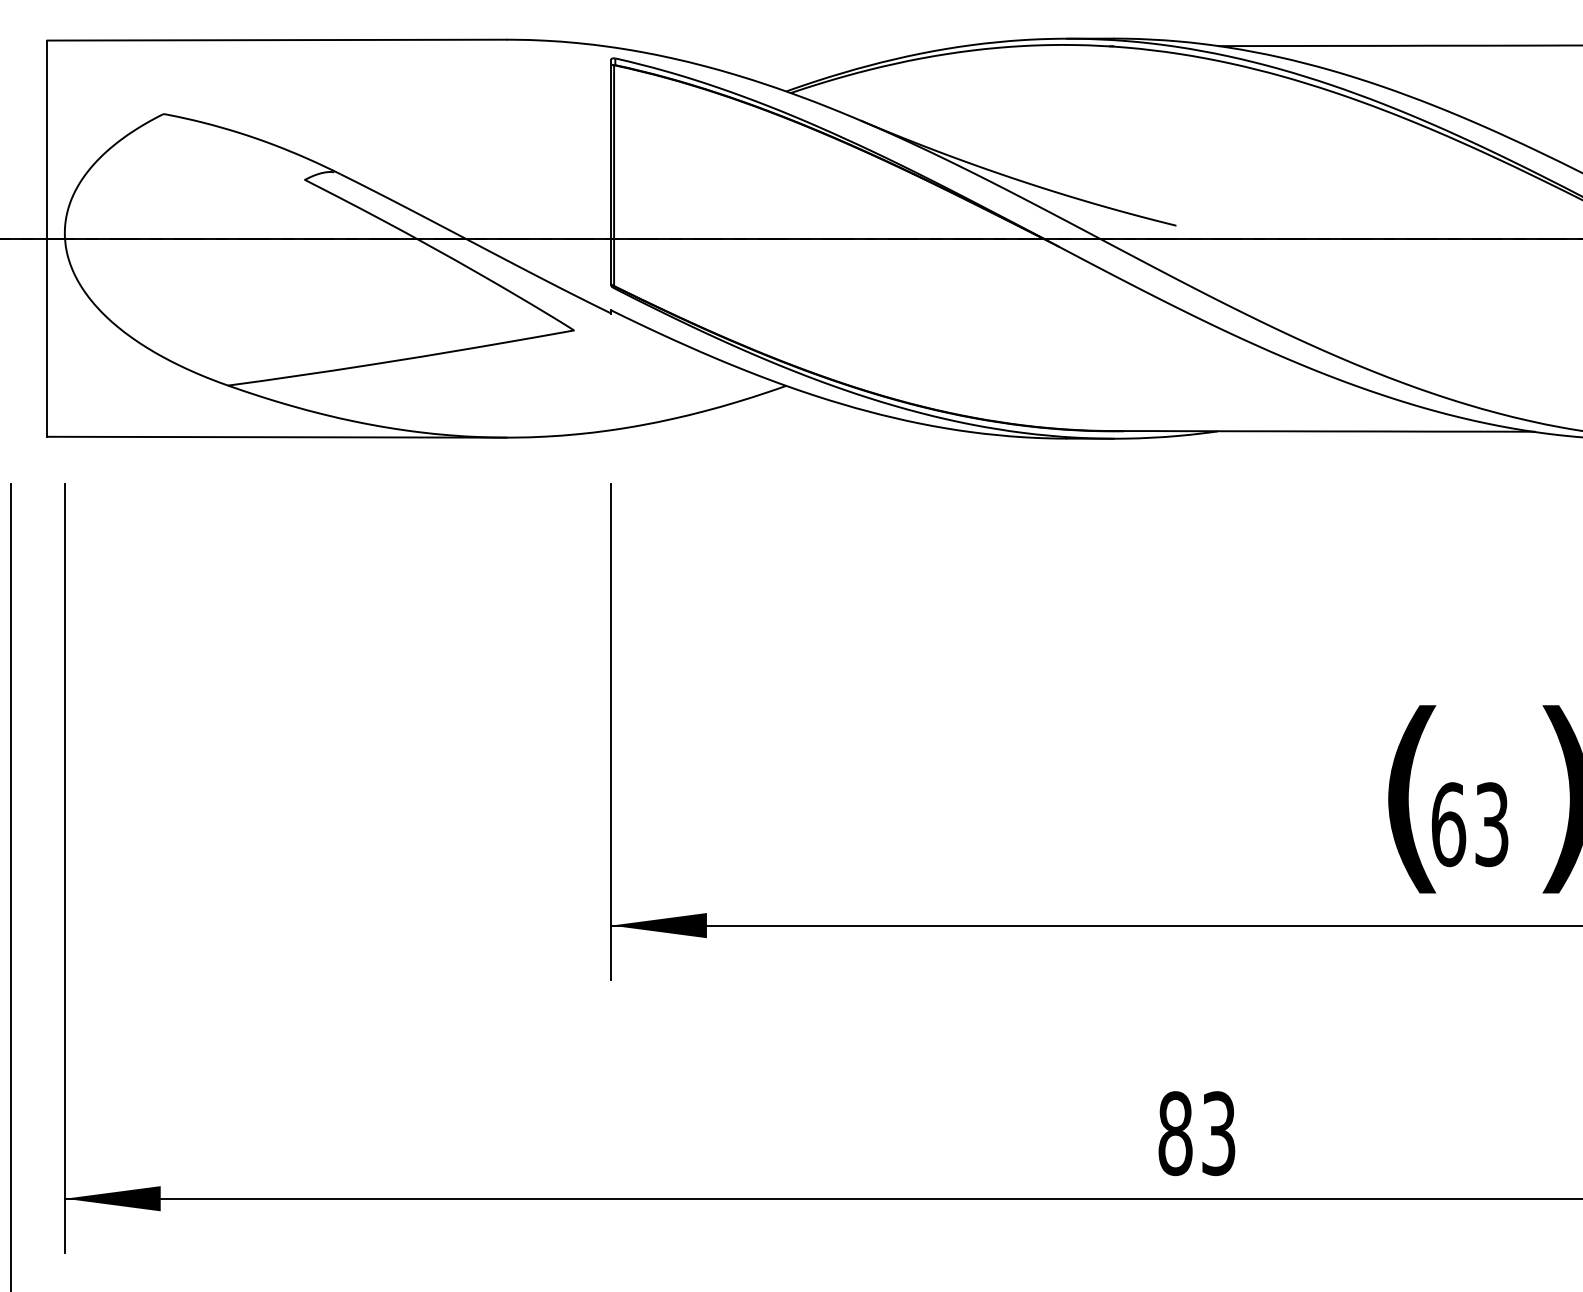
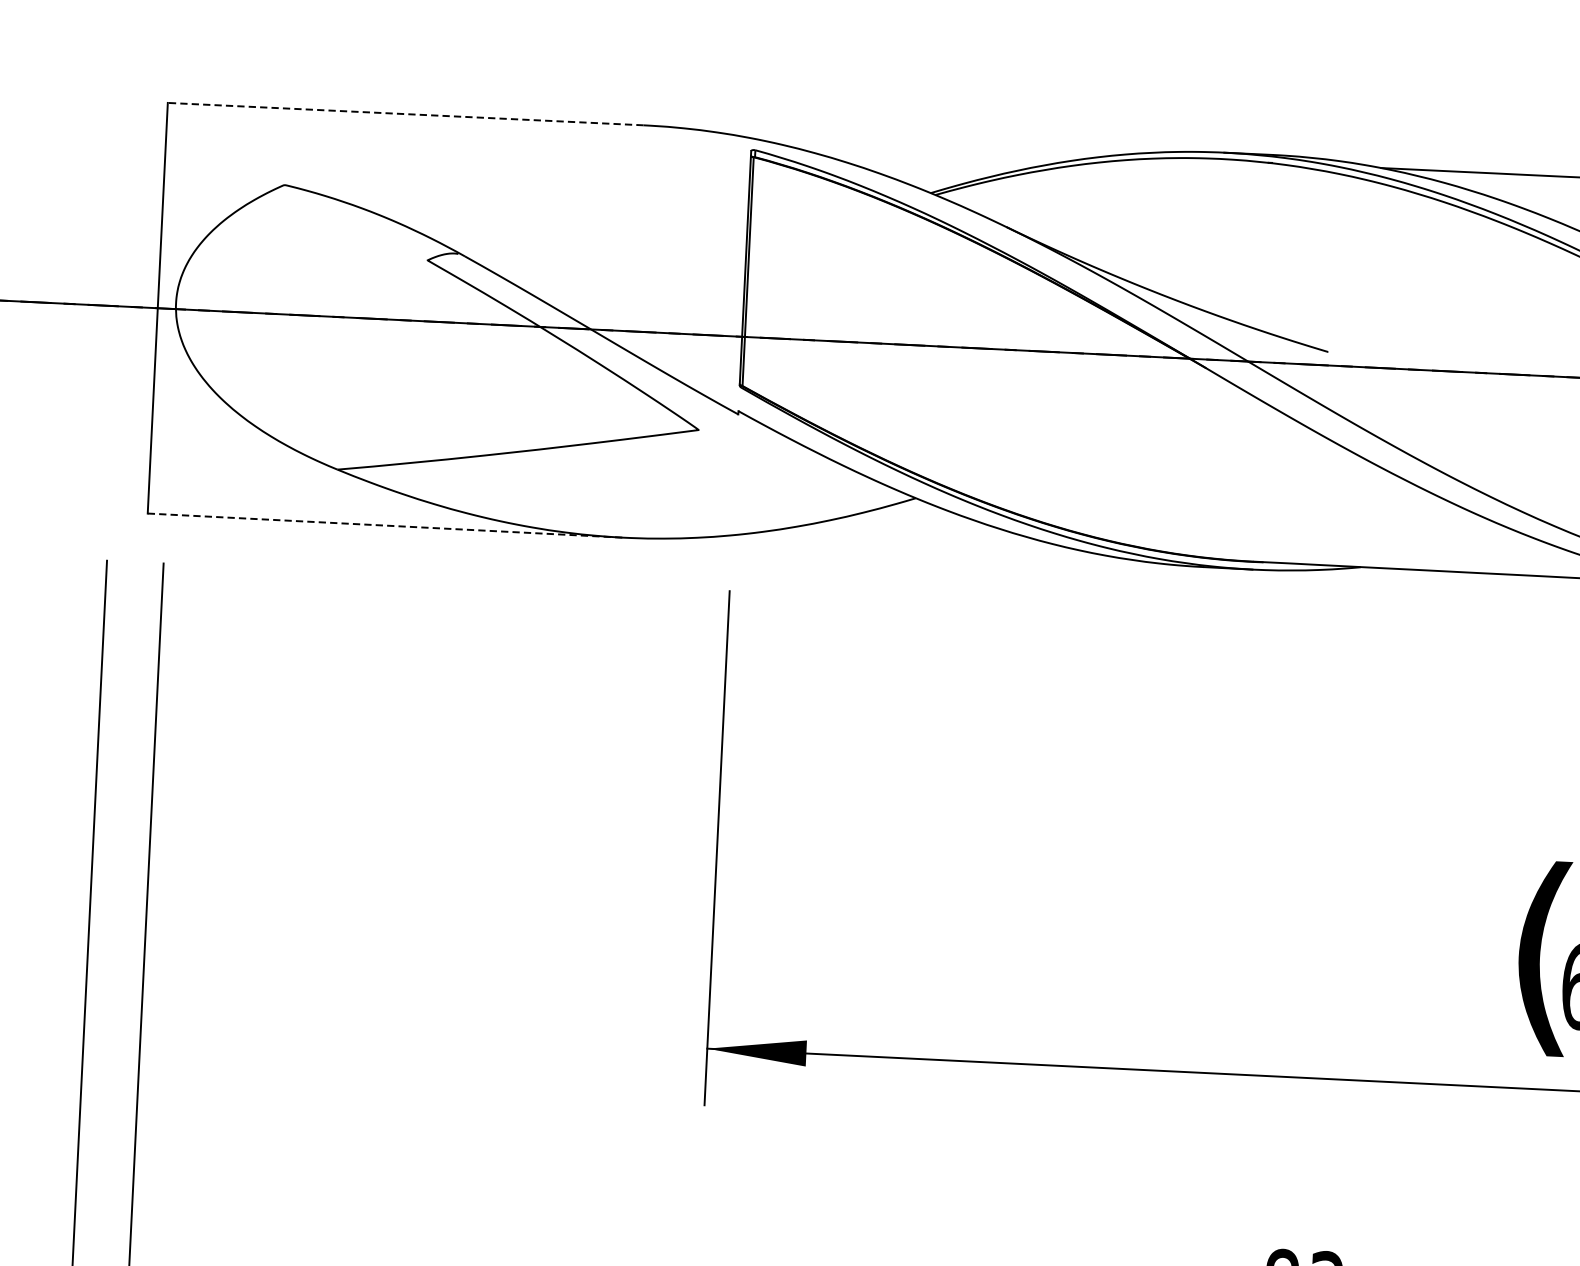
line: (276, 40) -> (405, 114), solid -> dashed
line: (276, 437) -> (385, 525), solid -> dashed

